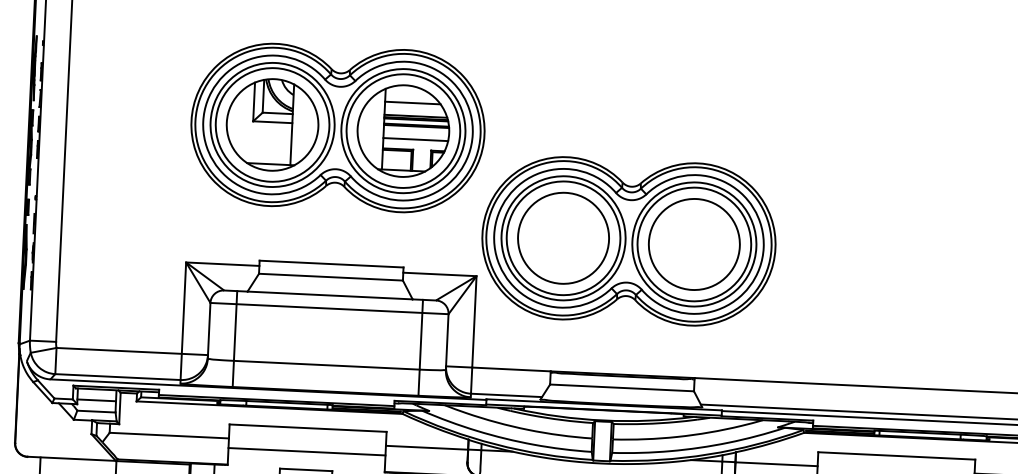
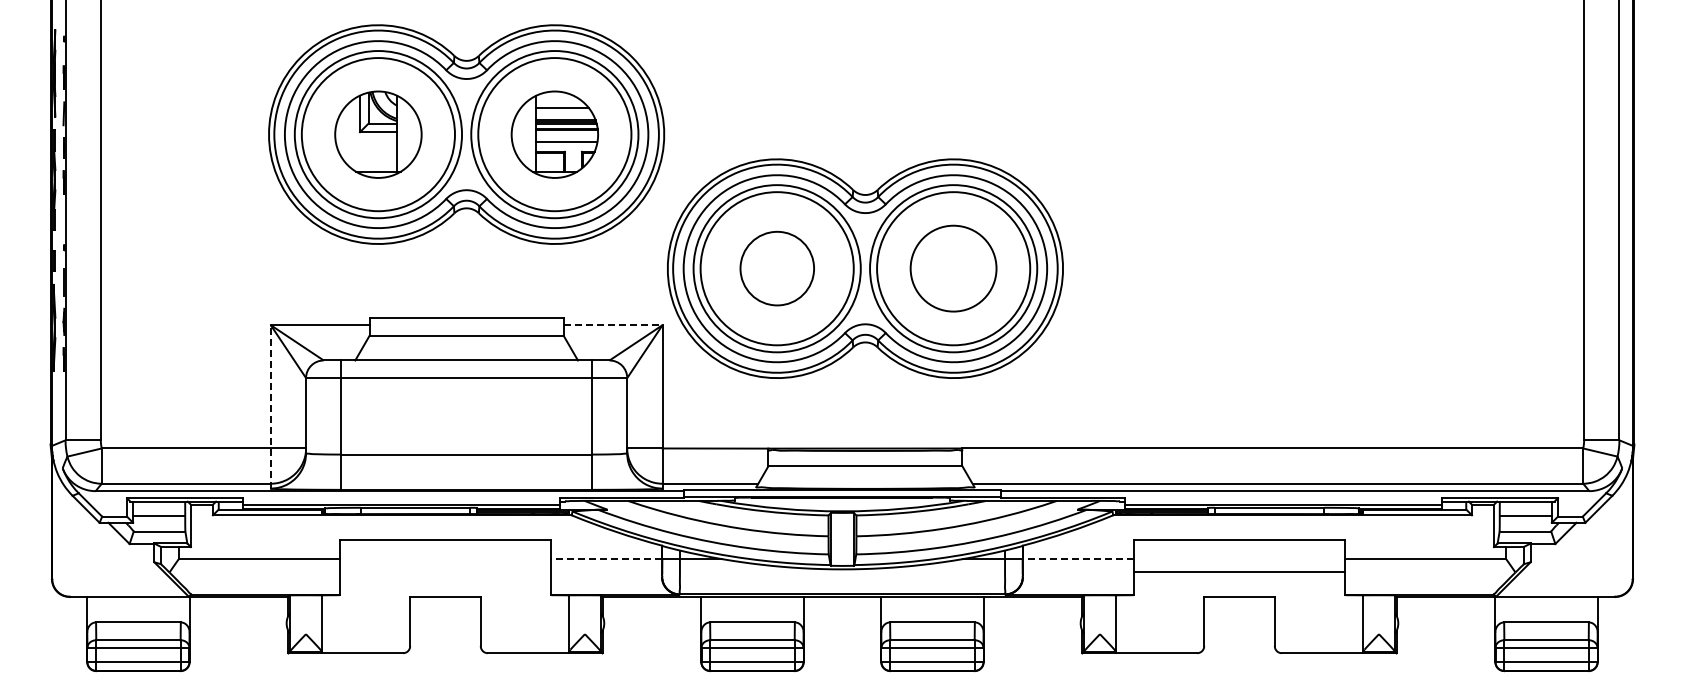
part: (272, 124) -> (378, 134), size x0.7
part: (403, 131) -> (554, 134), size x0.7
circle: (563, 238) -> (777, 268), size x0.6
circle: (694, 244) -> (953, 268), size x0.7
line: (440, 274) -> (613, 325), solid -> dashed
line: (183, 322) -> (270, 406), solid -> dashed
line: (426, 447) -> (606, 559), solid -> dashed
line: (307, 451) -> (445, 572), removed
line: (776, 464) -> (1077, 559), solid -> dashed

